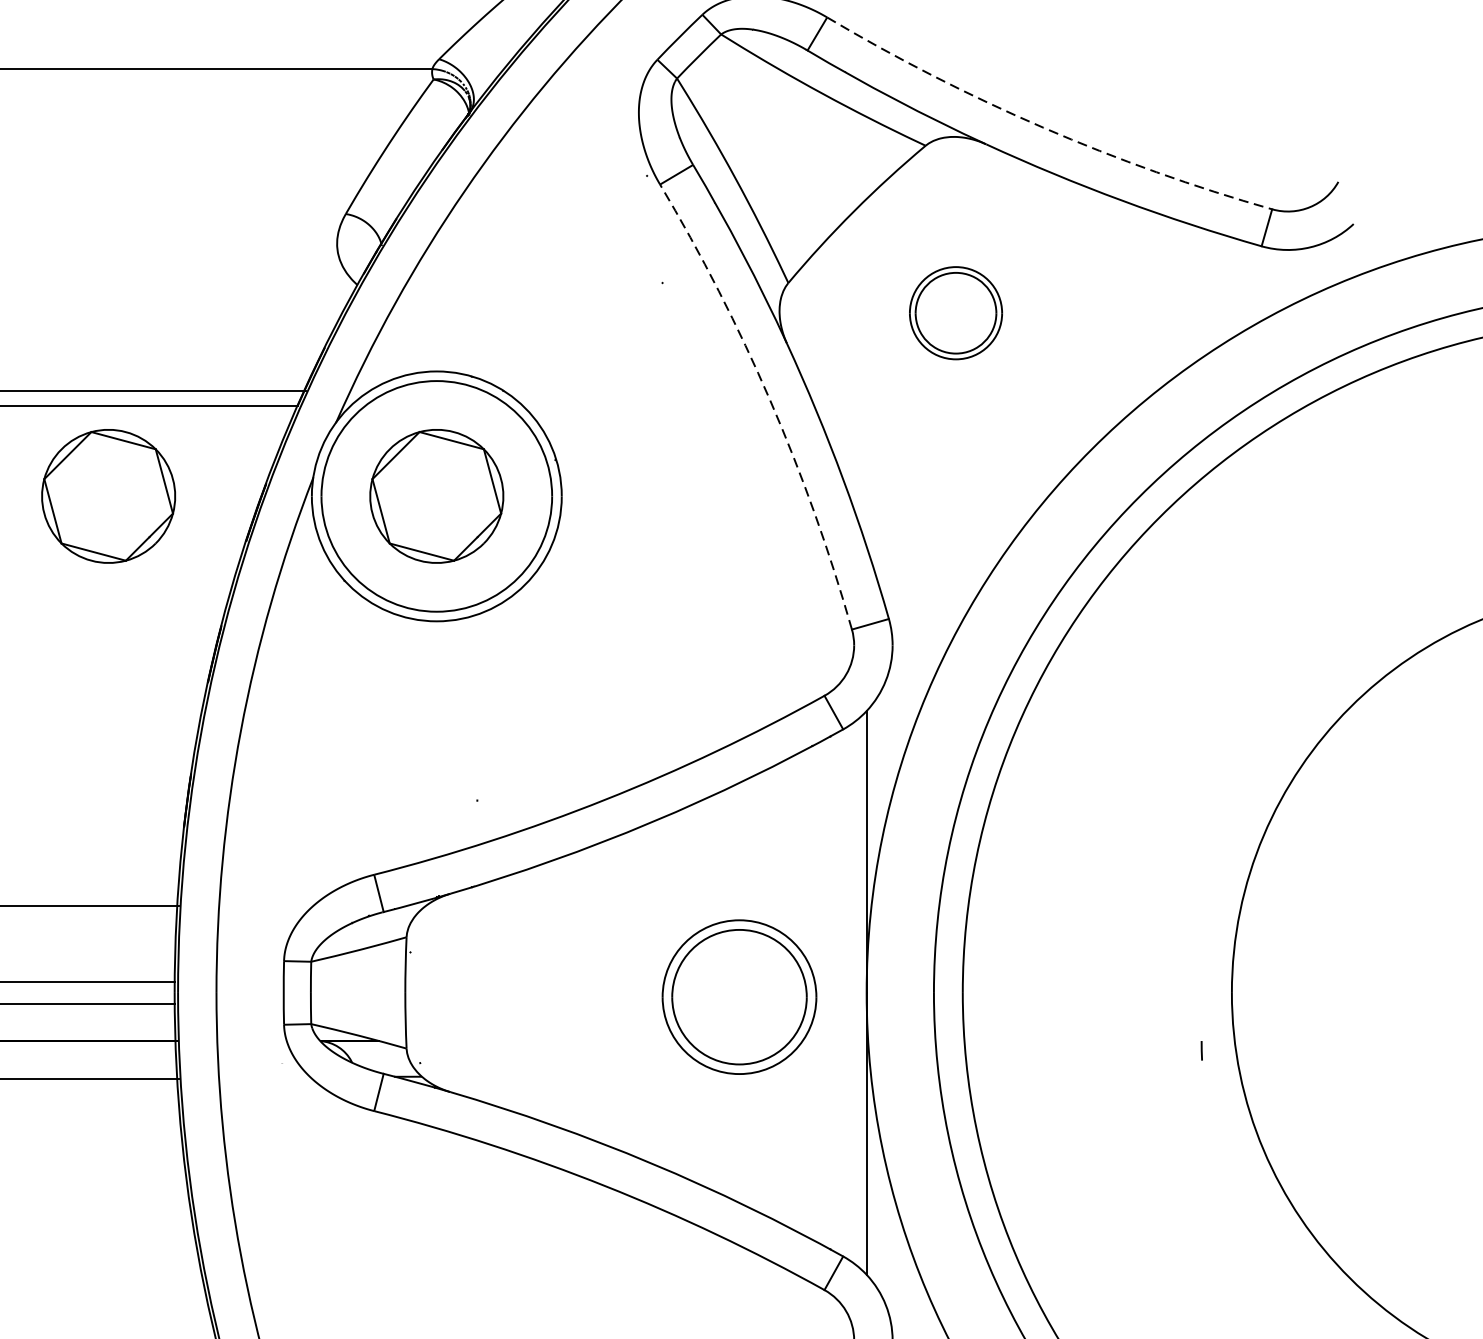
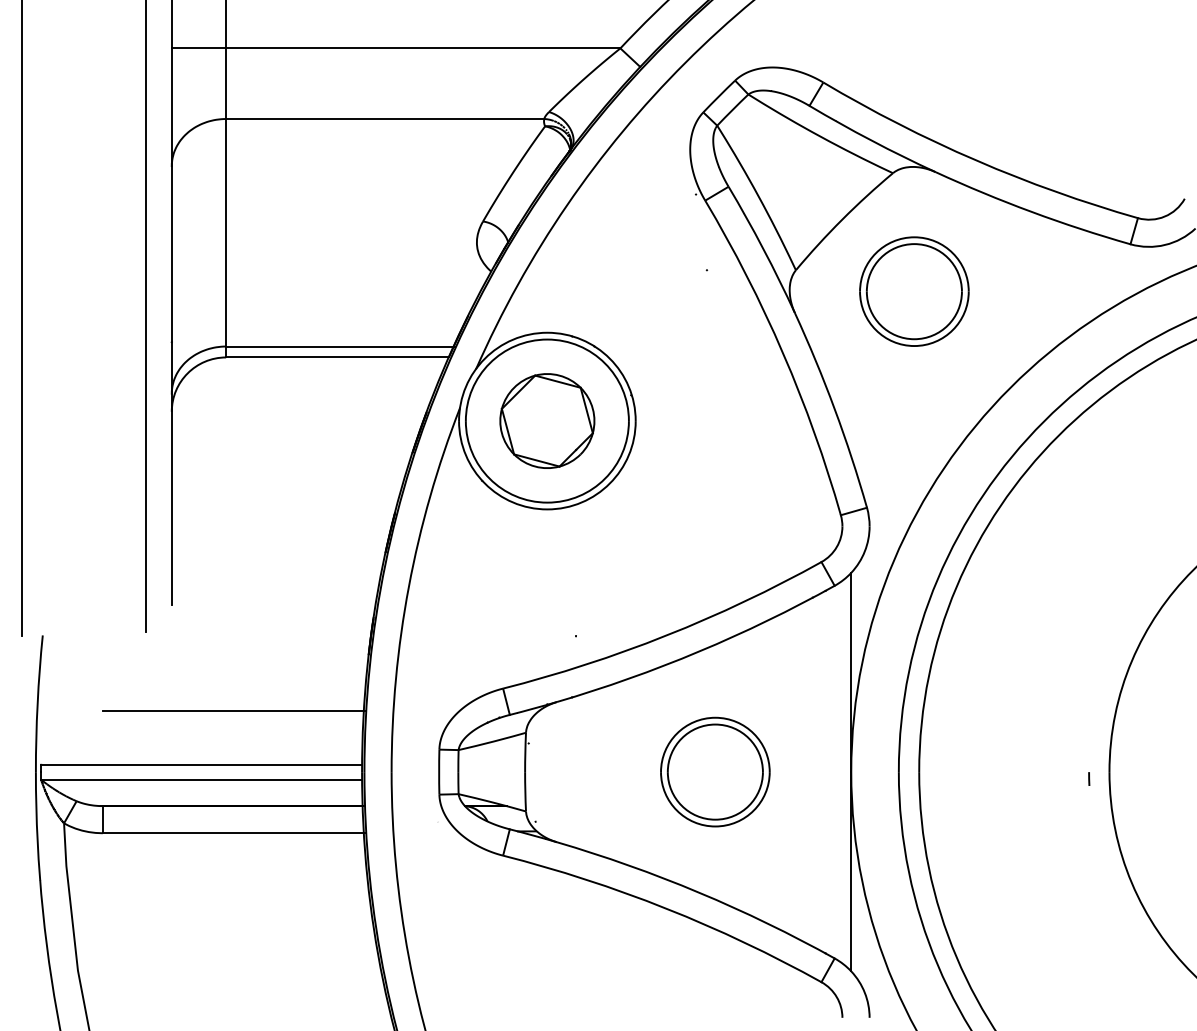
arc: (1043, 127) -> (976, 160), dashed -> solid
part: (956, 313) -> (914, 291), size x1.67
arc: (770, 400) -> (783, 353), dashed -> solid
part: (108, 495) -> (315, 420), removed
part: (739, 996) -> (715, 771), moved
line: (1202, 1050) -> (1089, 778), moved

